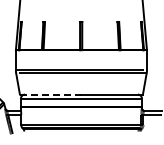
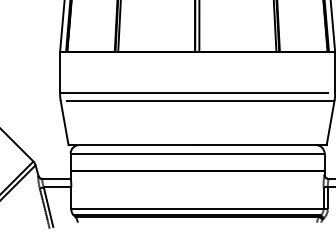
line: (50, 94) -> (132, 144), dashed -> solid

